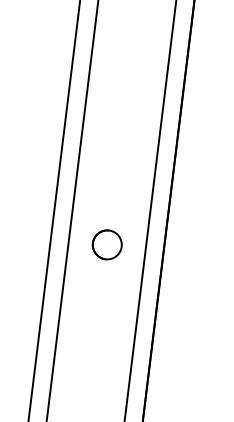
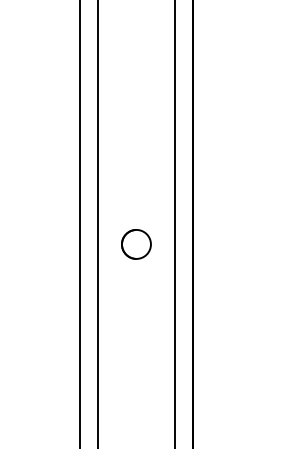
circle: (107, 244) -> (136, 244), moved

